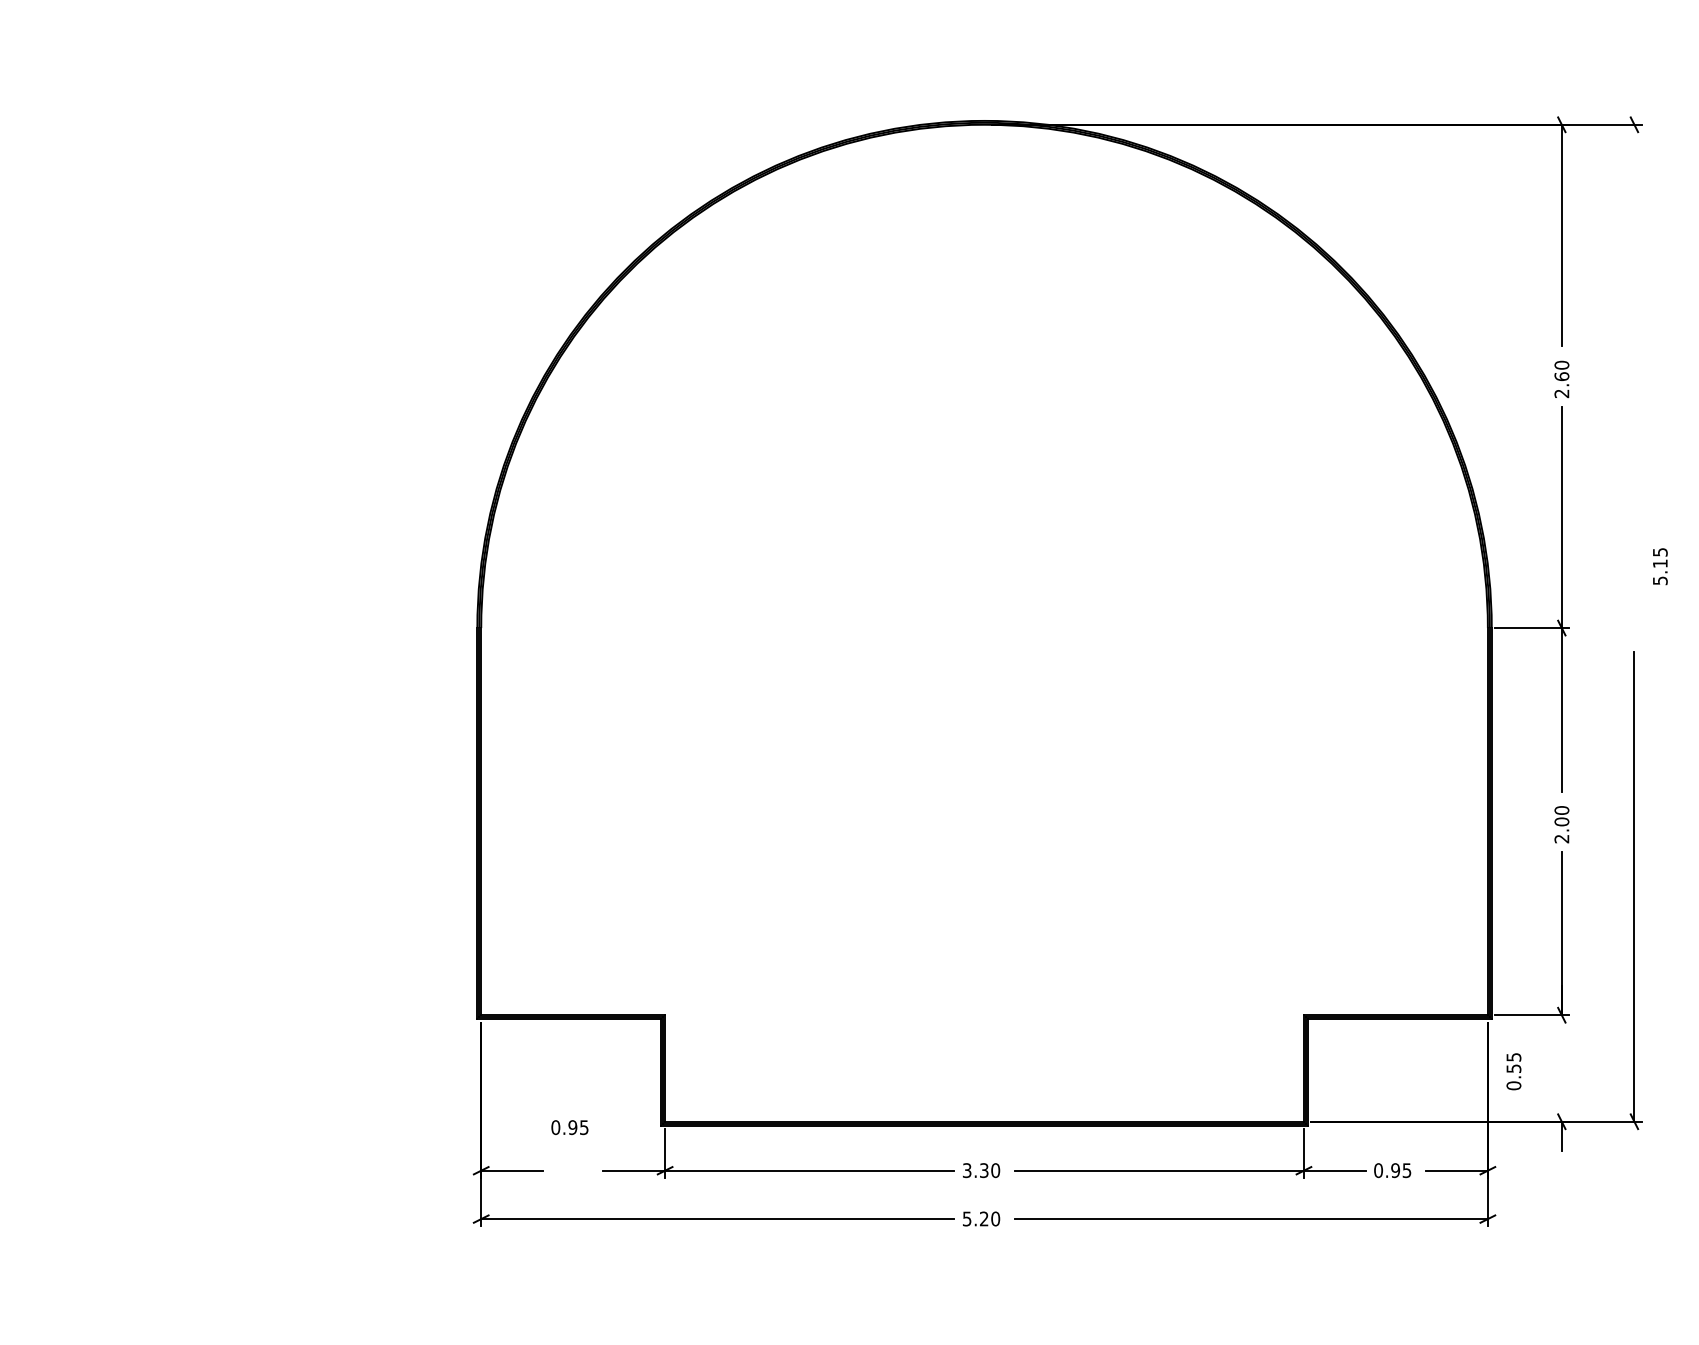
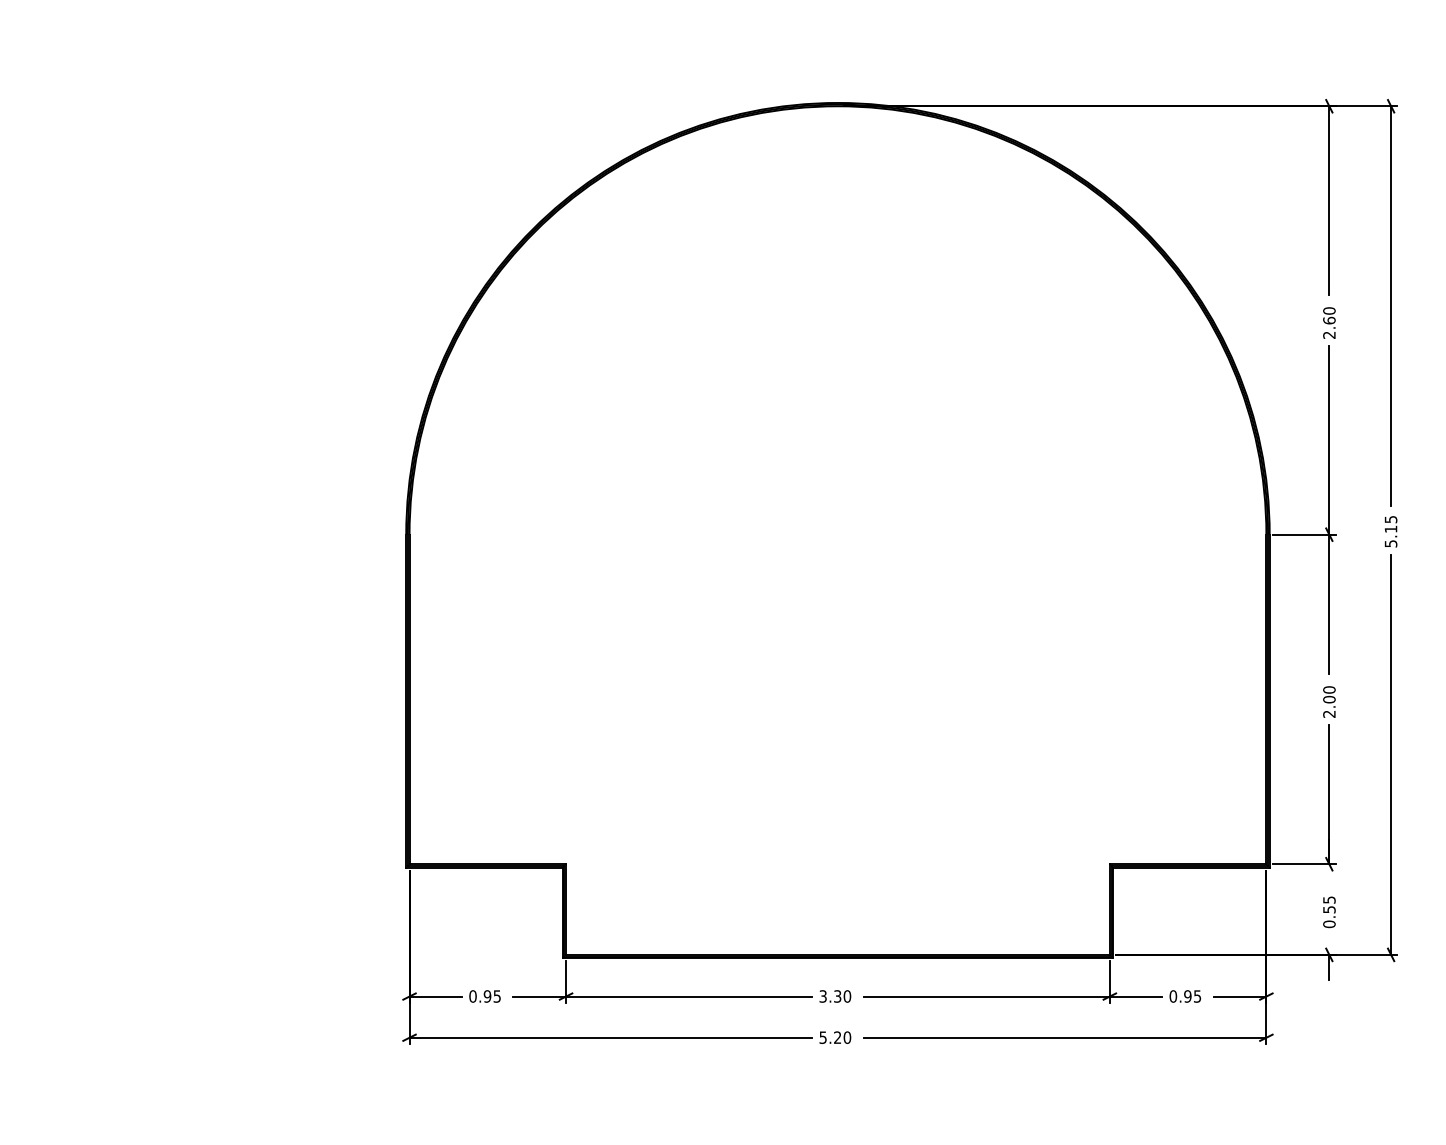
line: (1634, 359) -> (1391, 306), added
text: (1660, 566) -> (1391, 531), moved
text: (1513, 1071) -> (1329, 912), moved
text: (569, 1127) -> (484, 996), moved

